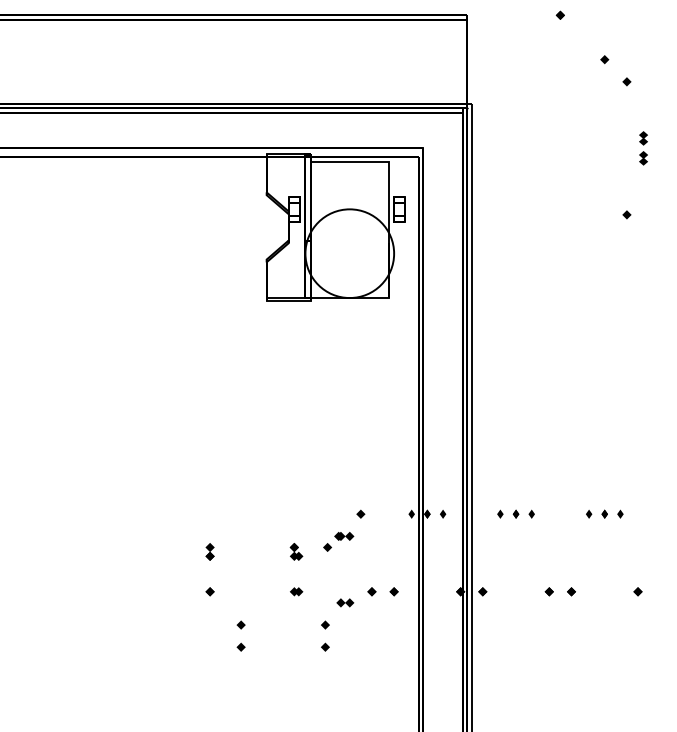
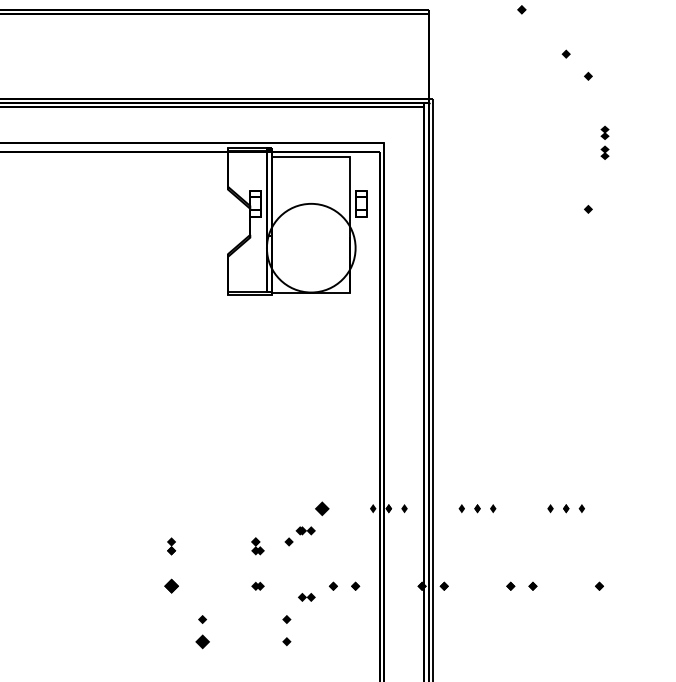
part: (360, 513) -> (321, 507), size x1.6
part: (209, 591) -> (170, 585), size x1.6
part: (240, 646) -> (201, 640), size x1.6

